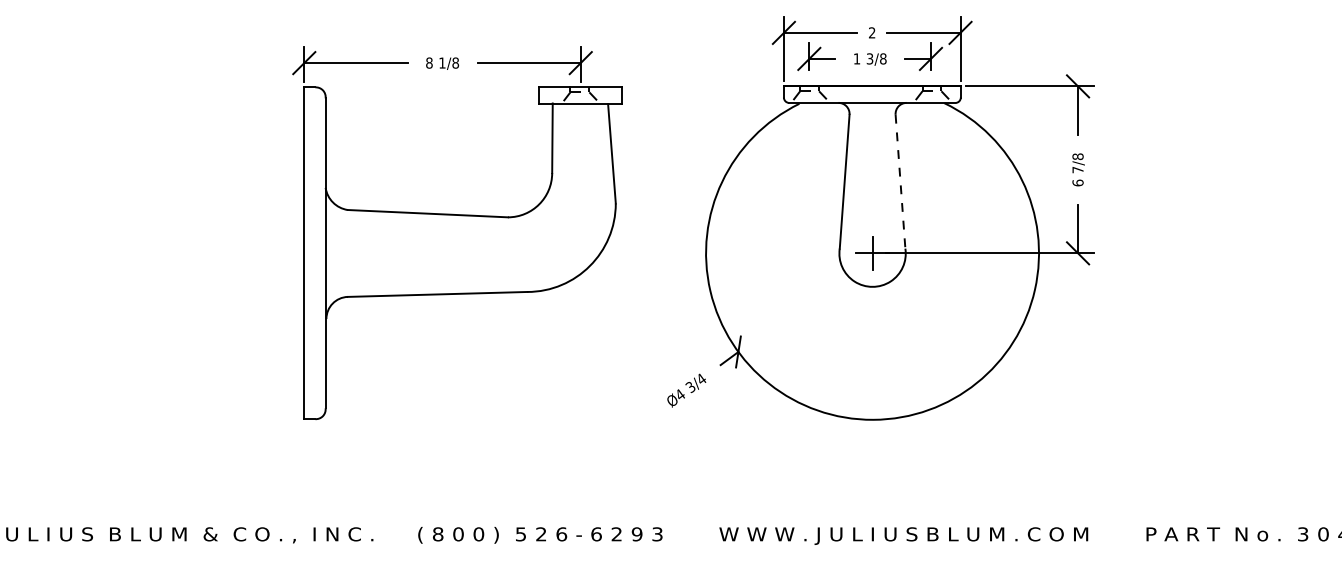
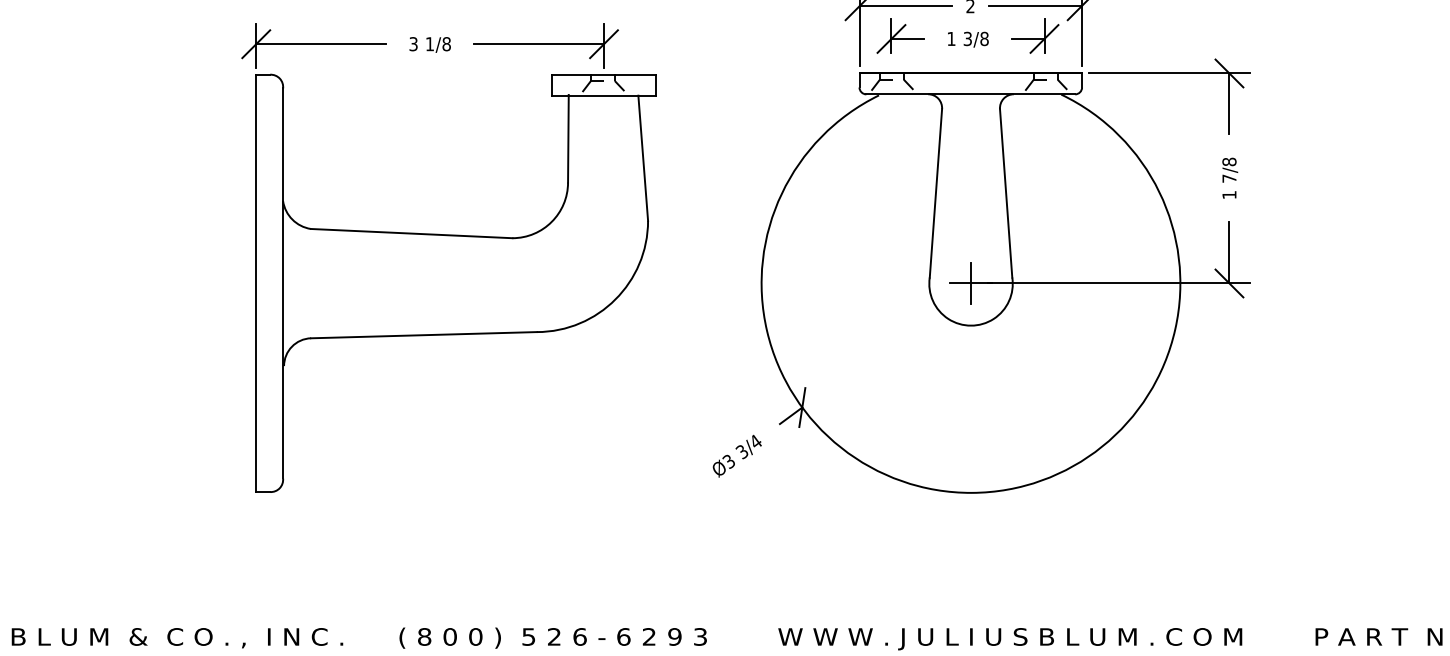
text: (429, 62) -> (413, 43), 8 -> 3
line: (900, 182) -> (1006, 194), dashed -> solid
text: (1077, 182) -> (1228, 194), 6 -> 1
text: (679, 394) -> (728, 461), Ø4 -> Ø3

